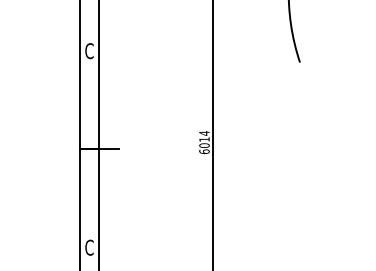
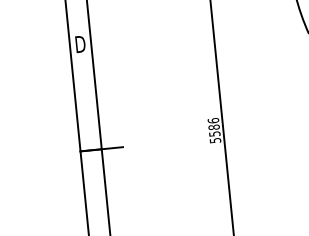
text: (89, 51) -> (80, 44), C -> D
text: (204, 142) -> (214, 130), 6014 -> 5586

